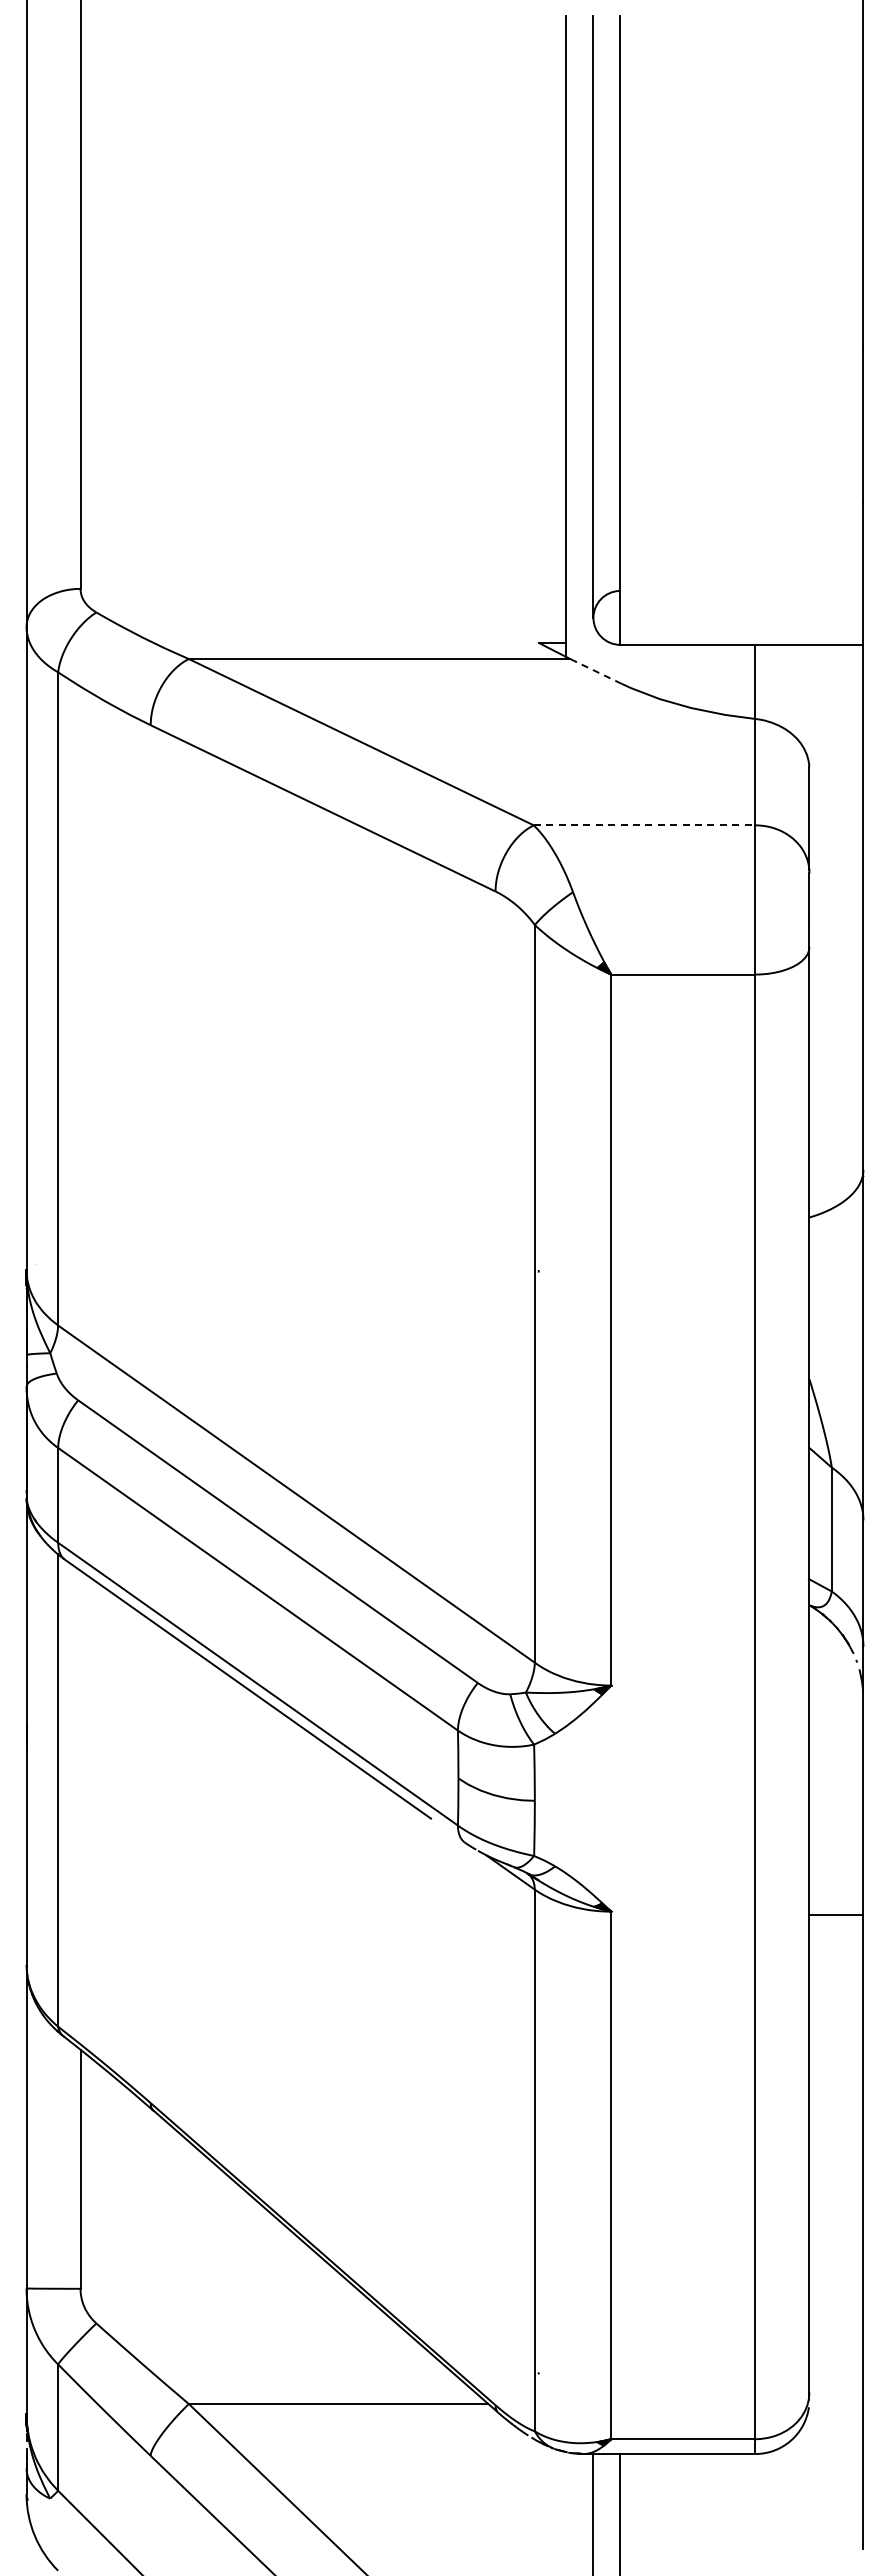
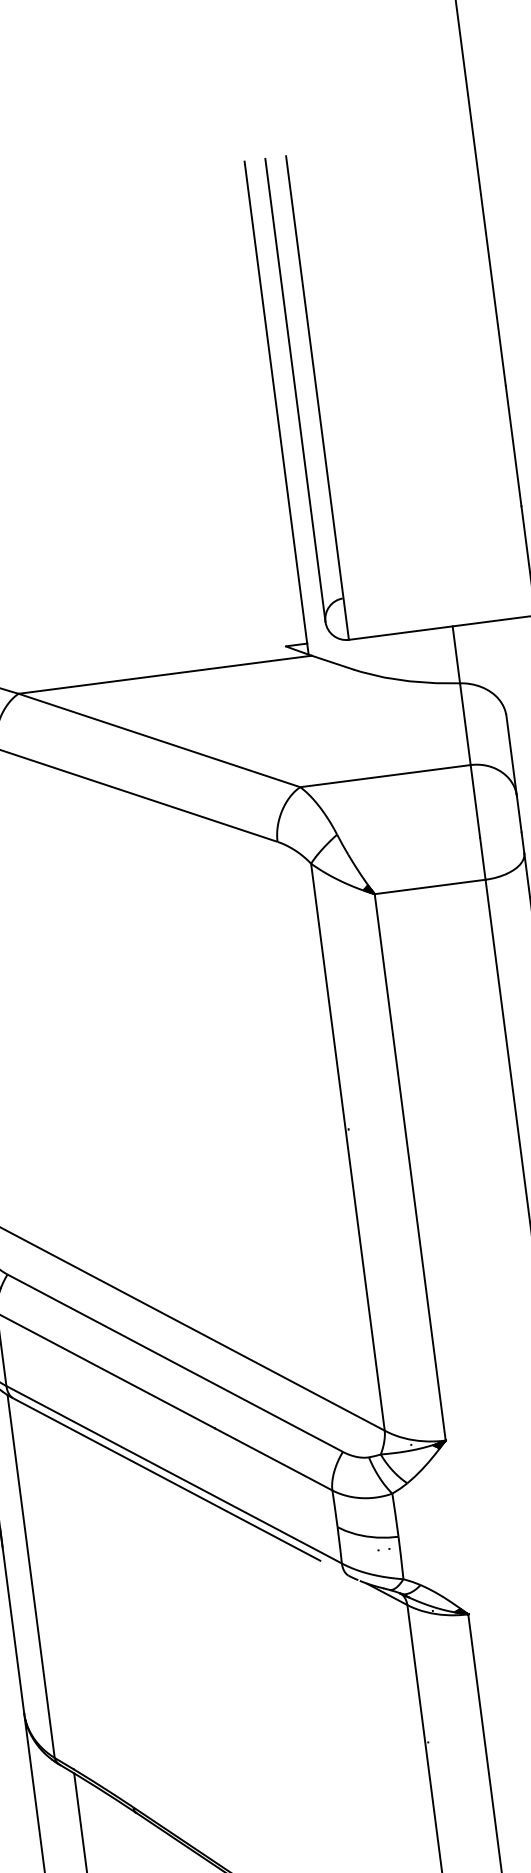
line: (595, 671) -> (332, 662), dashed -> solid
line: (644, 825) -> (385, 776), dashed -> solid

